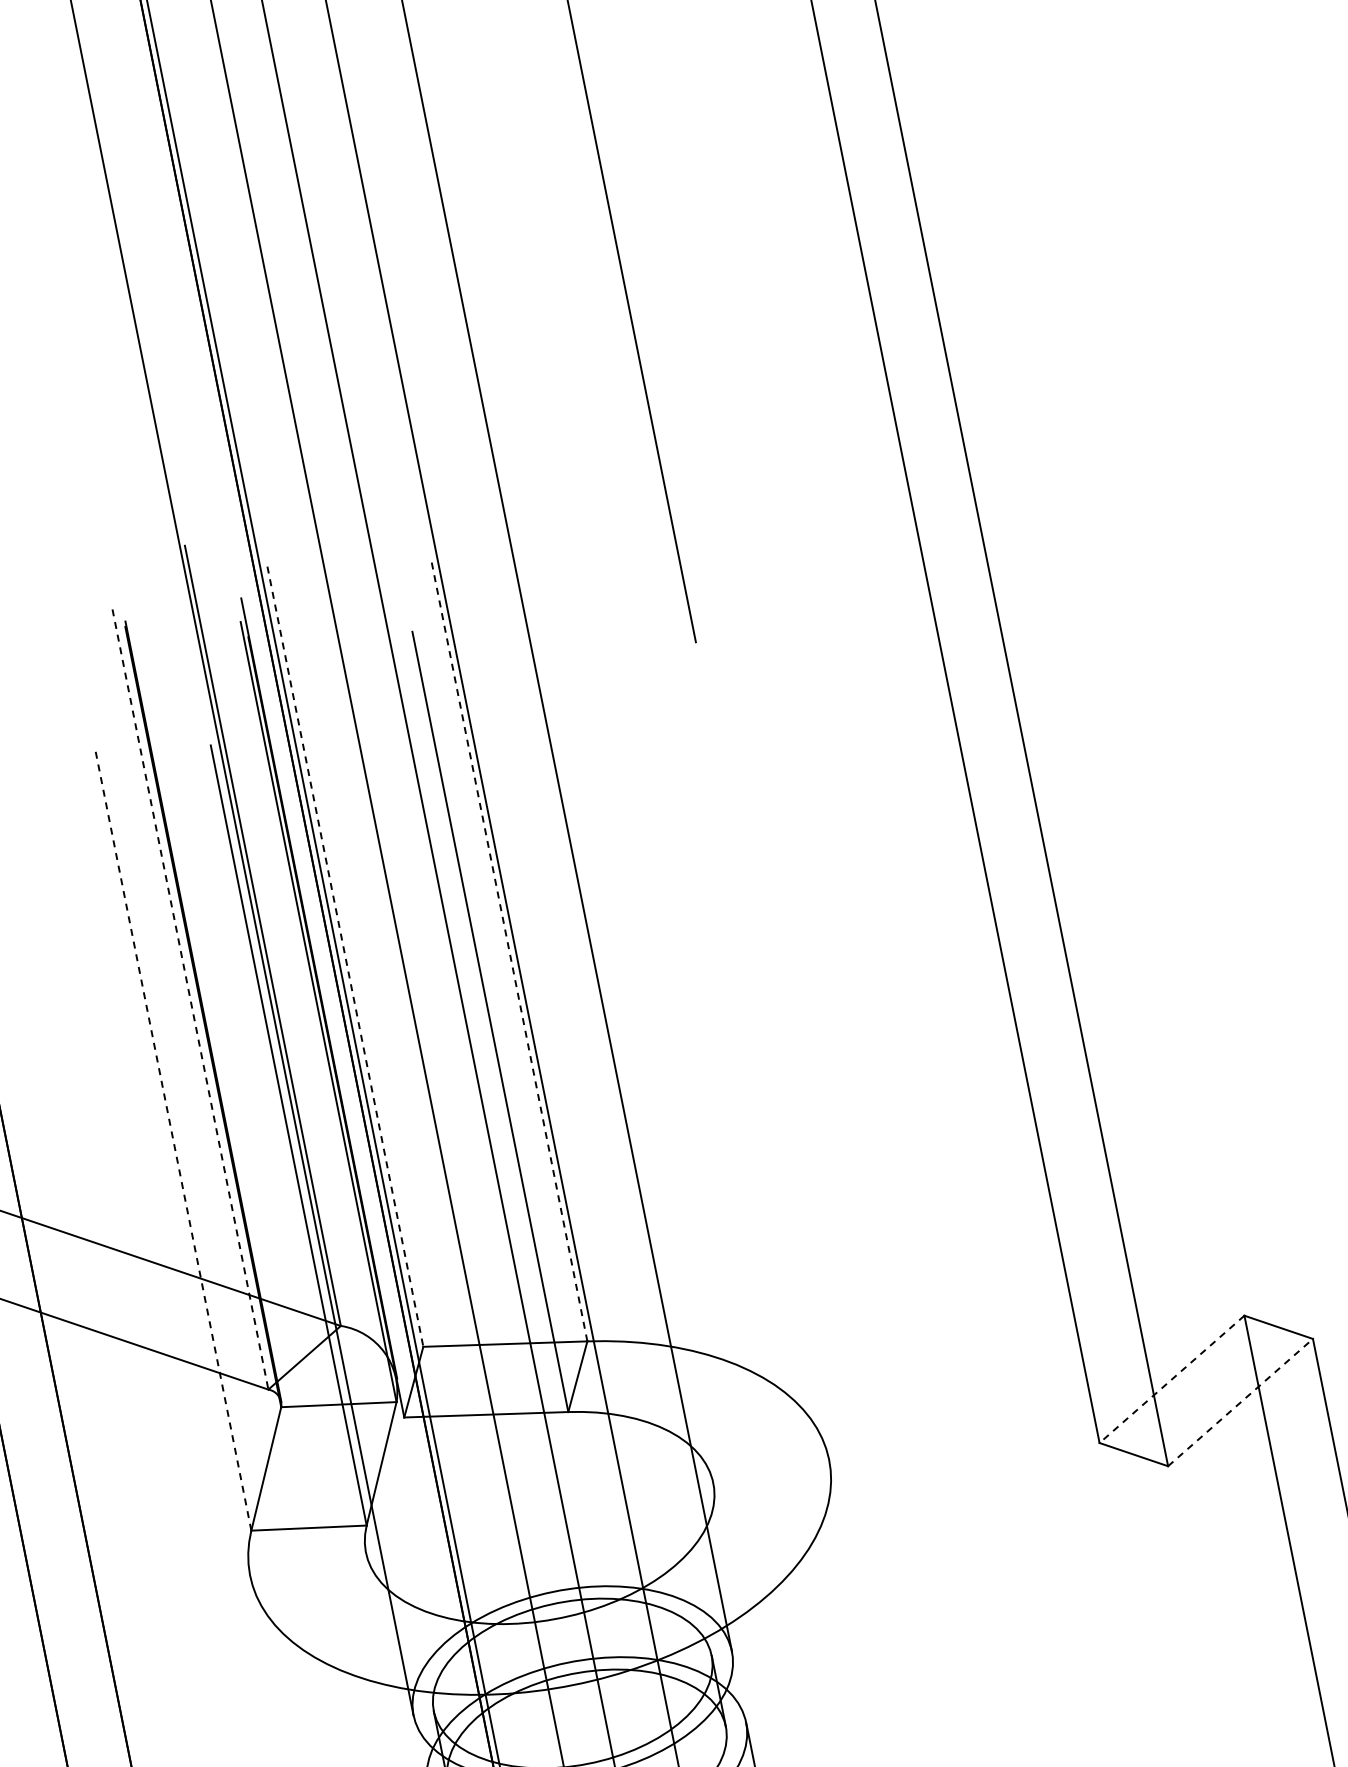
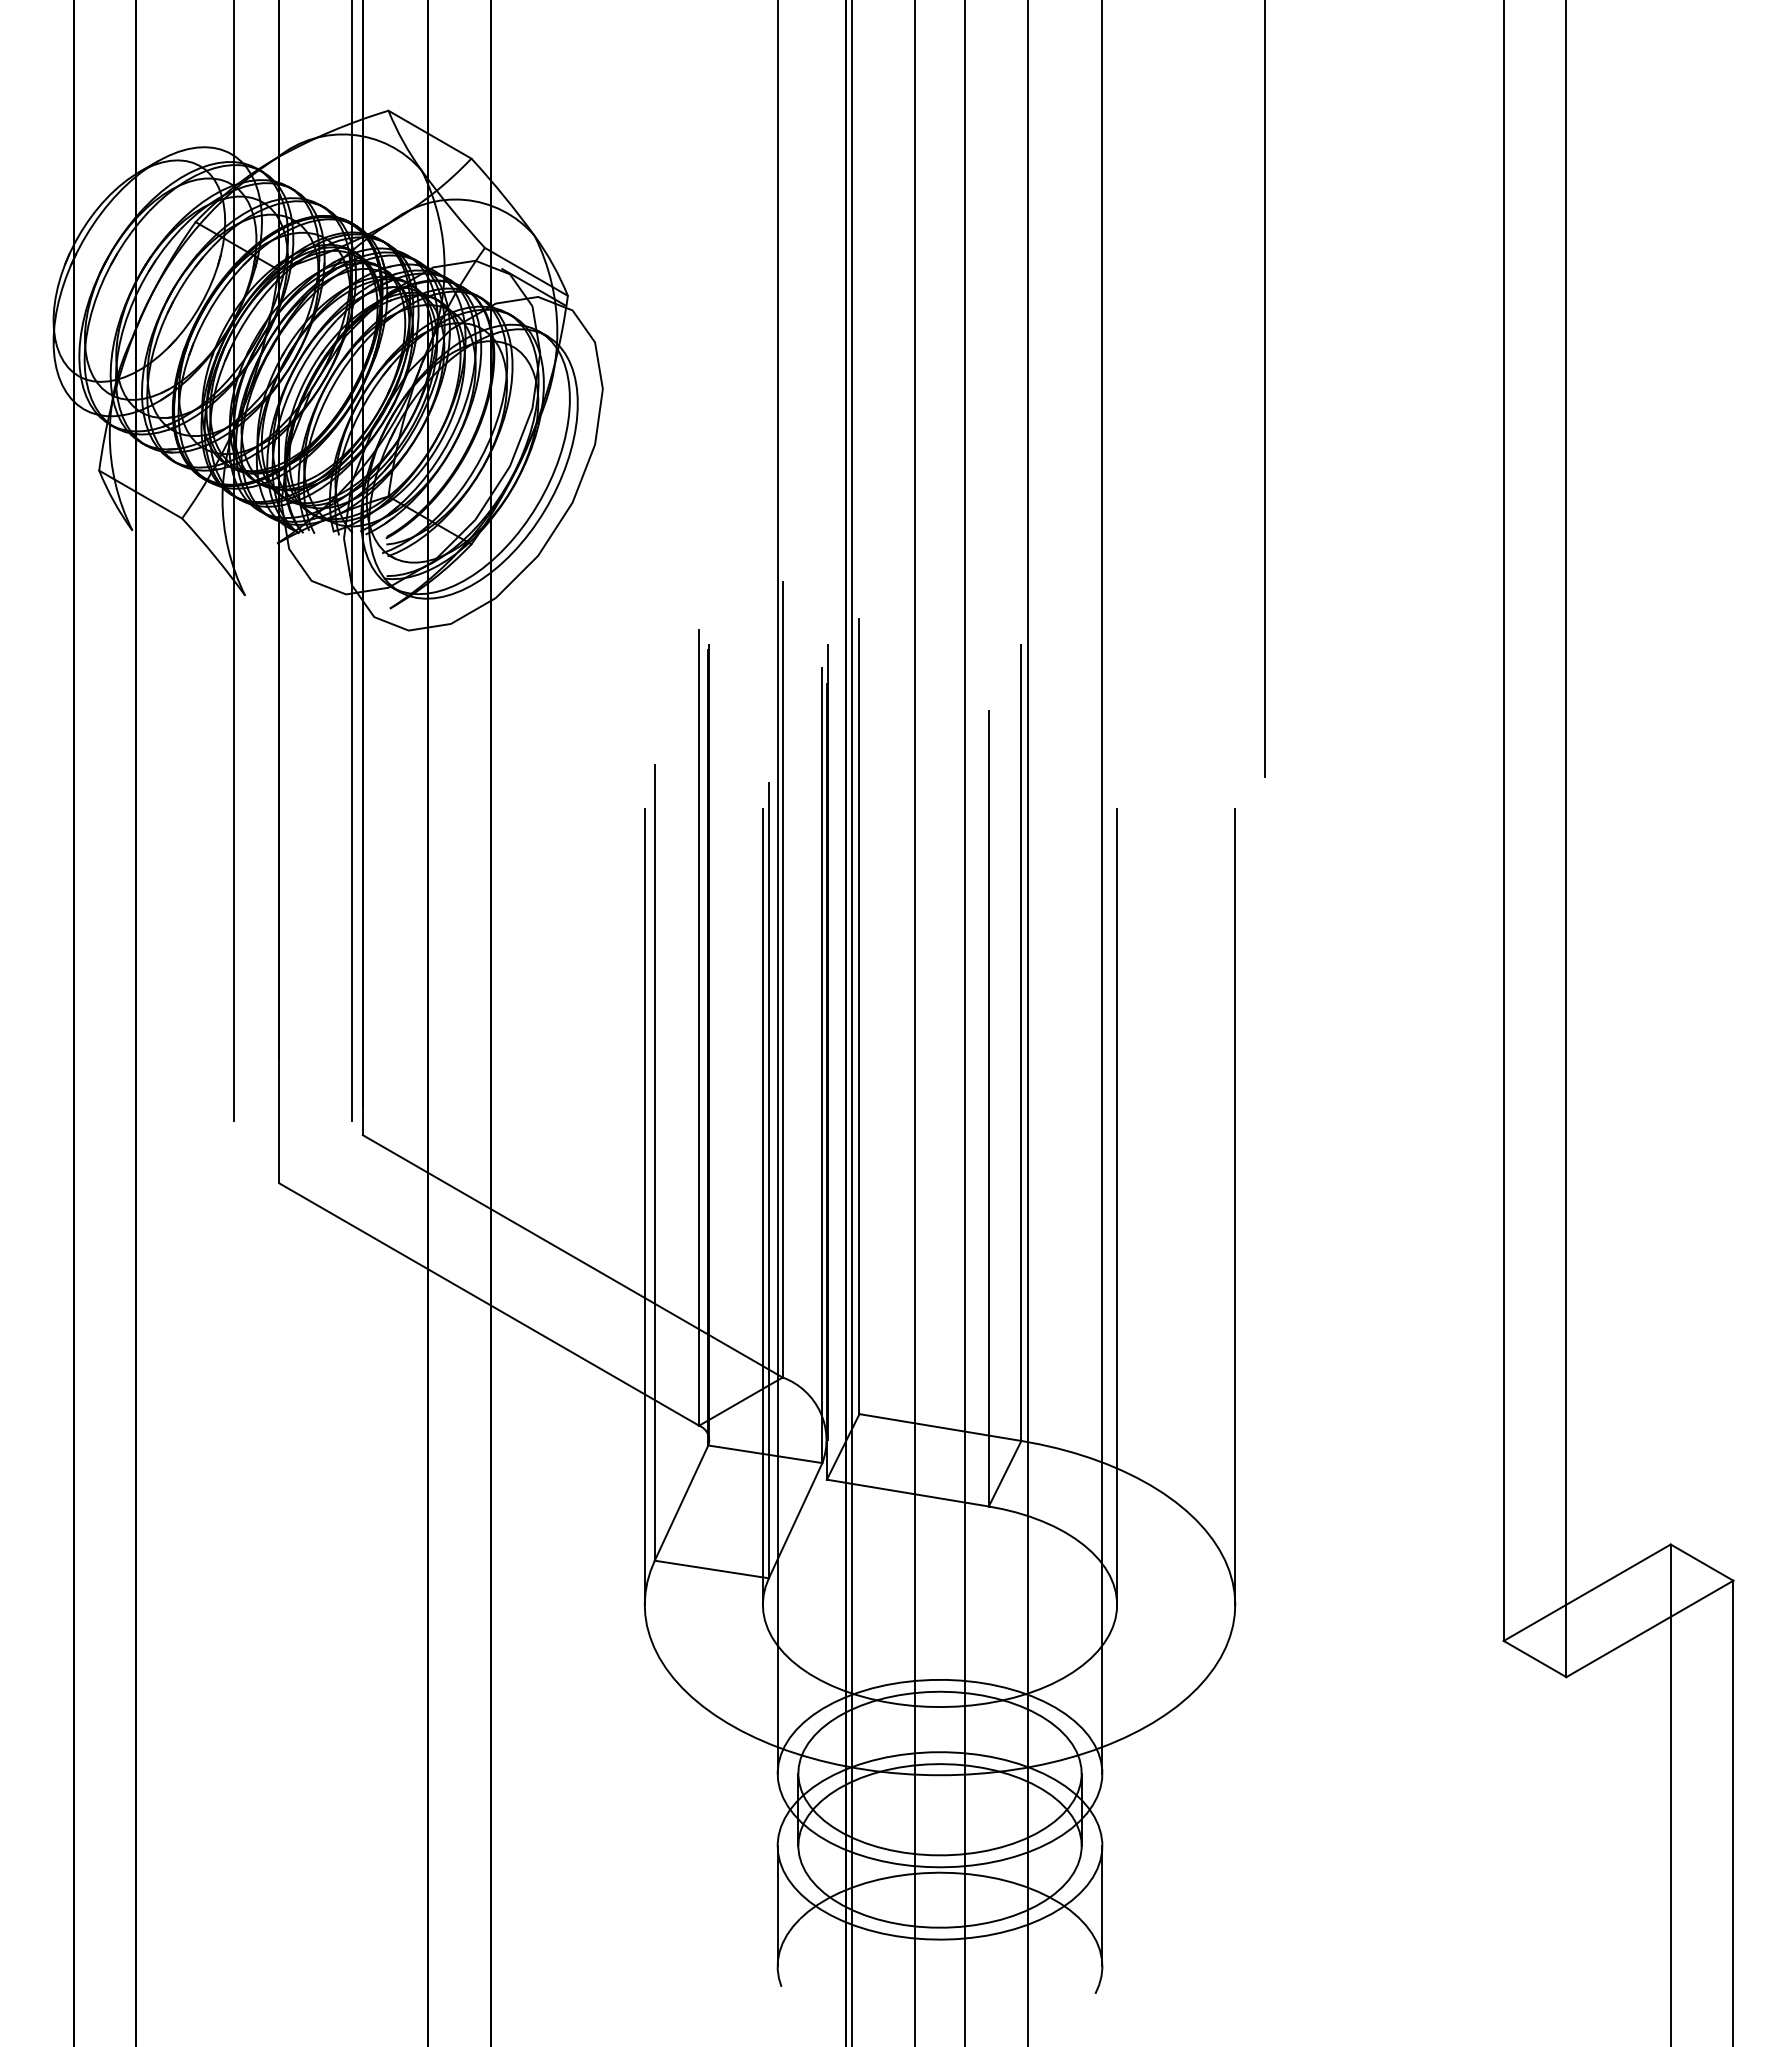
line: (509, 951) -> (1021, 1043), dashed -> solid
line: (345, 956) -> (859, 1016), dashed -> solid
line: (190, 999) -> (699, 1027), dashed -> solid
line: (751, 1069) -> (1235, 1206), added
line: (635, 1092) -> (1117, 1206), added
line: (173, 1140) -> (654, 1162), dashed -> solid
line: (287, 1162) -> (762, 1206), added
line: (171, 1185) -> (644, 1206), added
line: (1171, 1380) -> (1586, 1593), dashed -> solid
line: (1241, 1402) -> (1650, 1628), dashed -> solid

